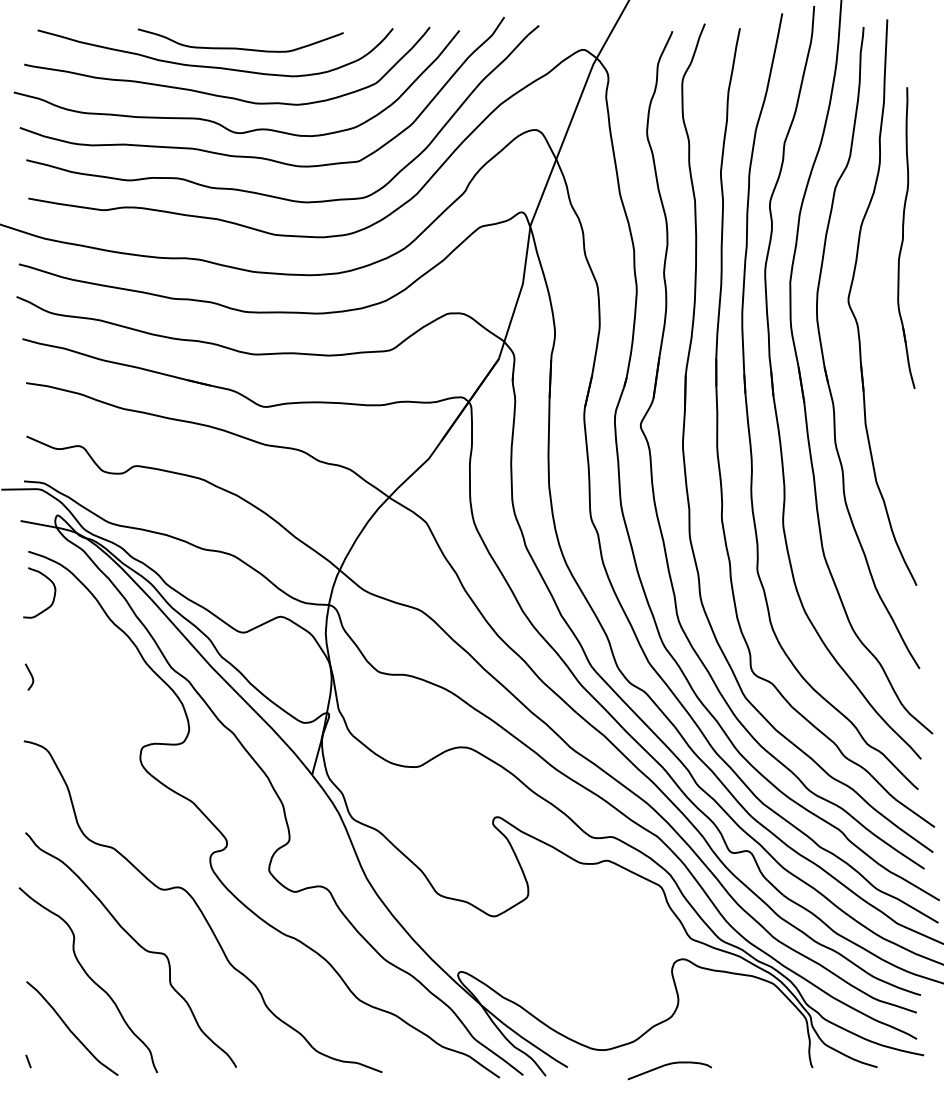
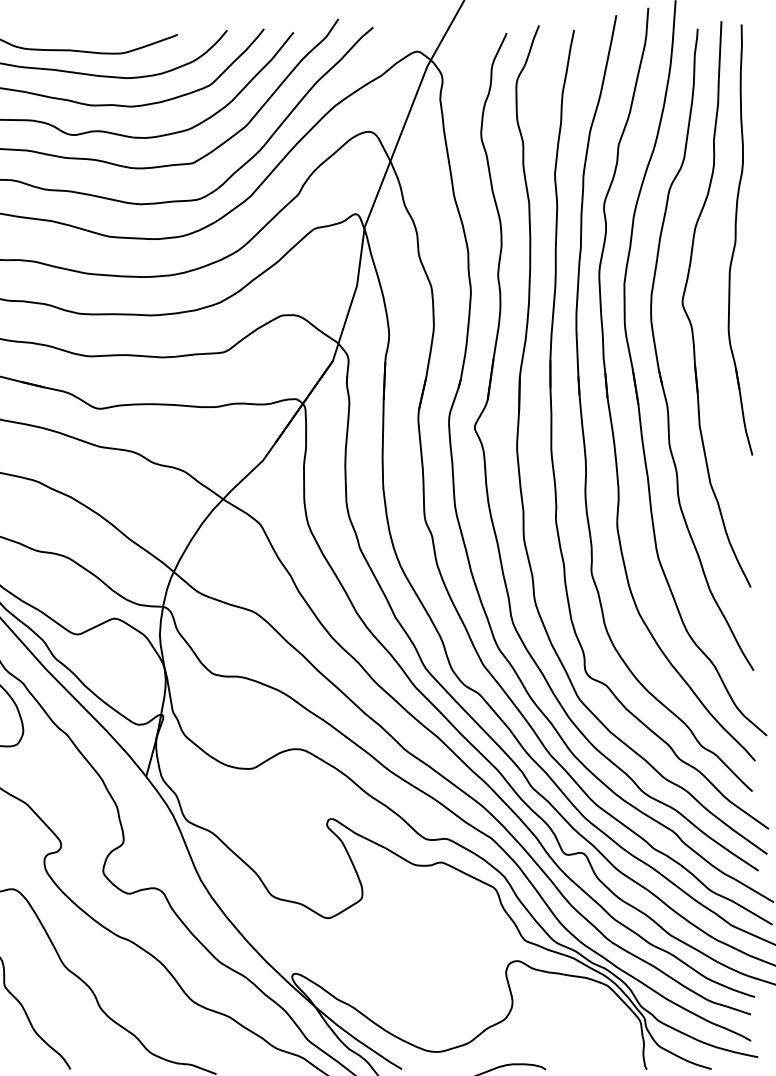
part: (906, 237) -> (740, 239), size x1.43

